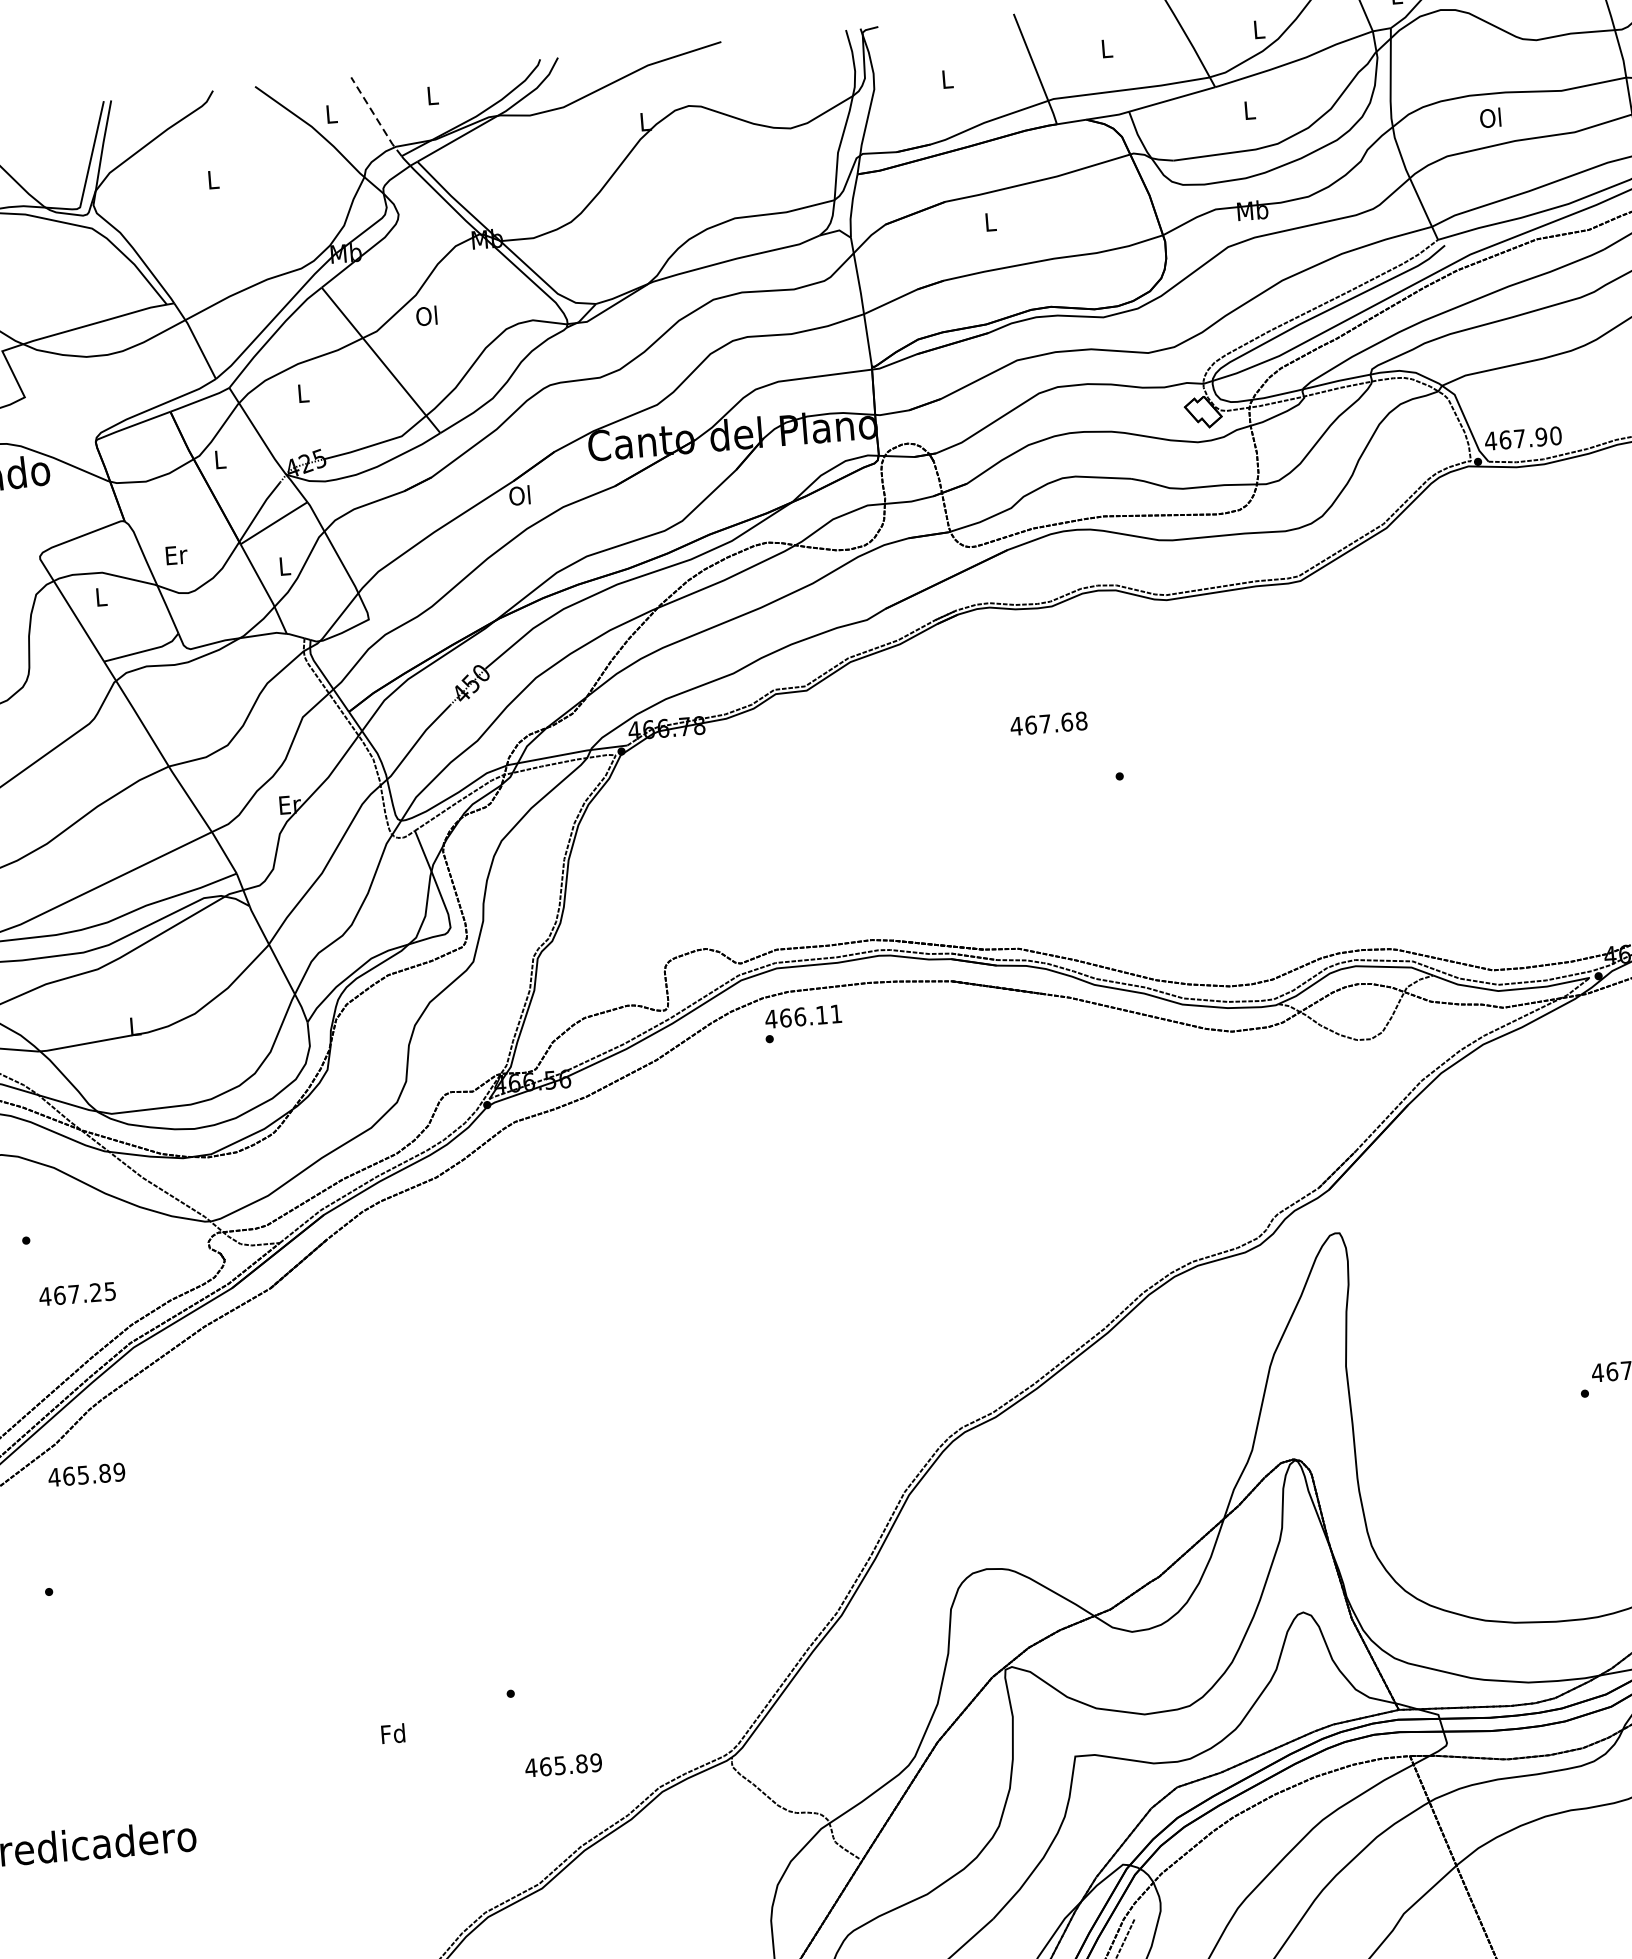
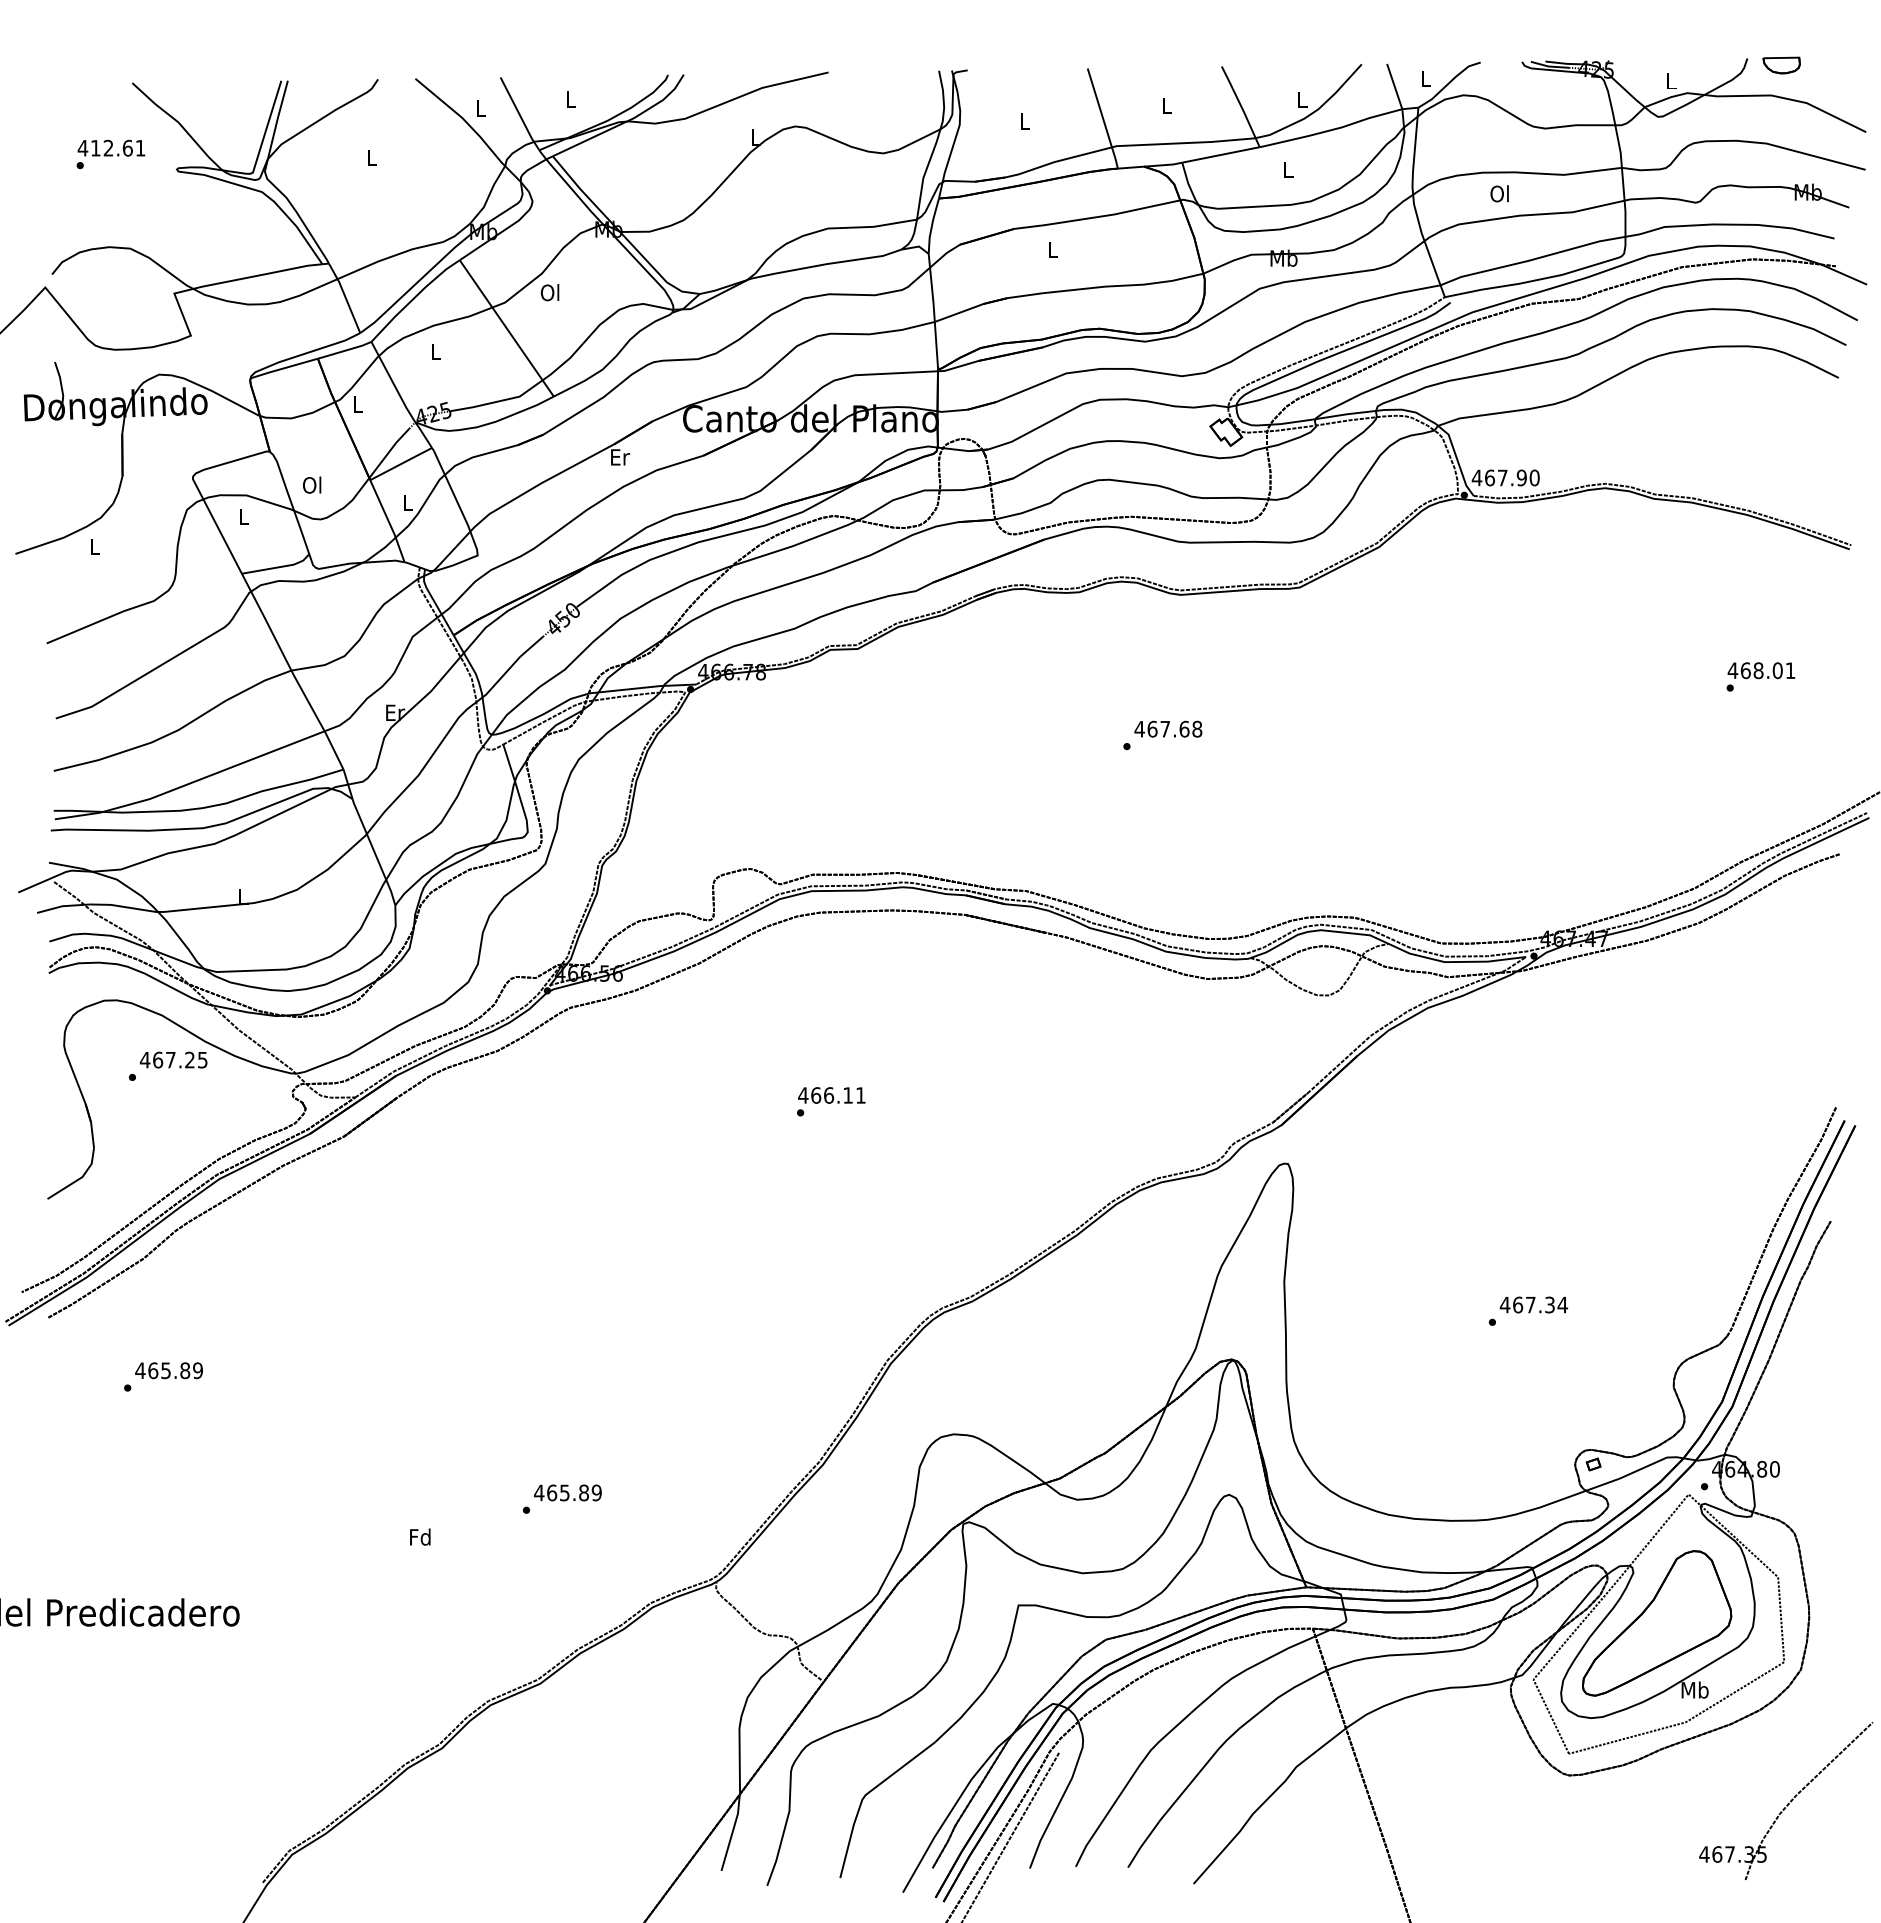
line: (375, 117) -> (519, 114), dashed -> solid
text: (520, 494) -> (619, 456), Ol -> Er
text: (175, 554) -> (312, 484), Er -> Ol
text: (1048, 722) -> (1168, 728), moved
text: (803, 1023) -> (831, 1101), moved
text: (77, 1293) -> (173, 1059), moved
text: (86, 1474) -> (168, 1370), moved
text: (563, 1764) -> (567, 1492), moved

